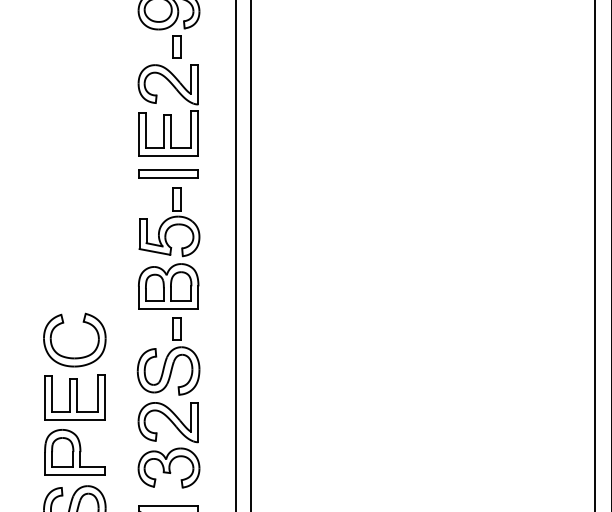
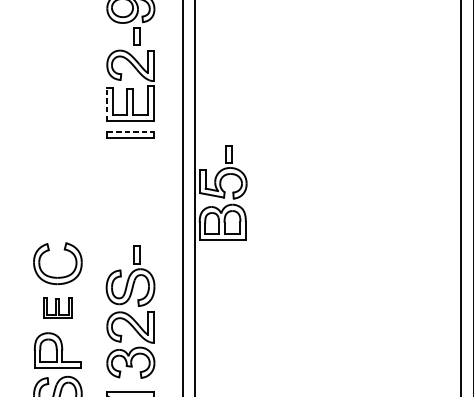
line: (138, 134) -> (107, 104), solid -> dashed
line: (168, 169) -> (130, 131), solid -> dashed
part: (169, 248) -> (223, 192), moved
part: (74, 397) -> (57, 308), size x0.6

